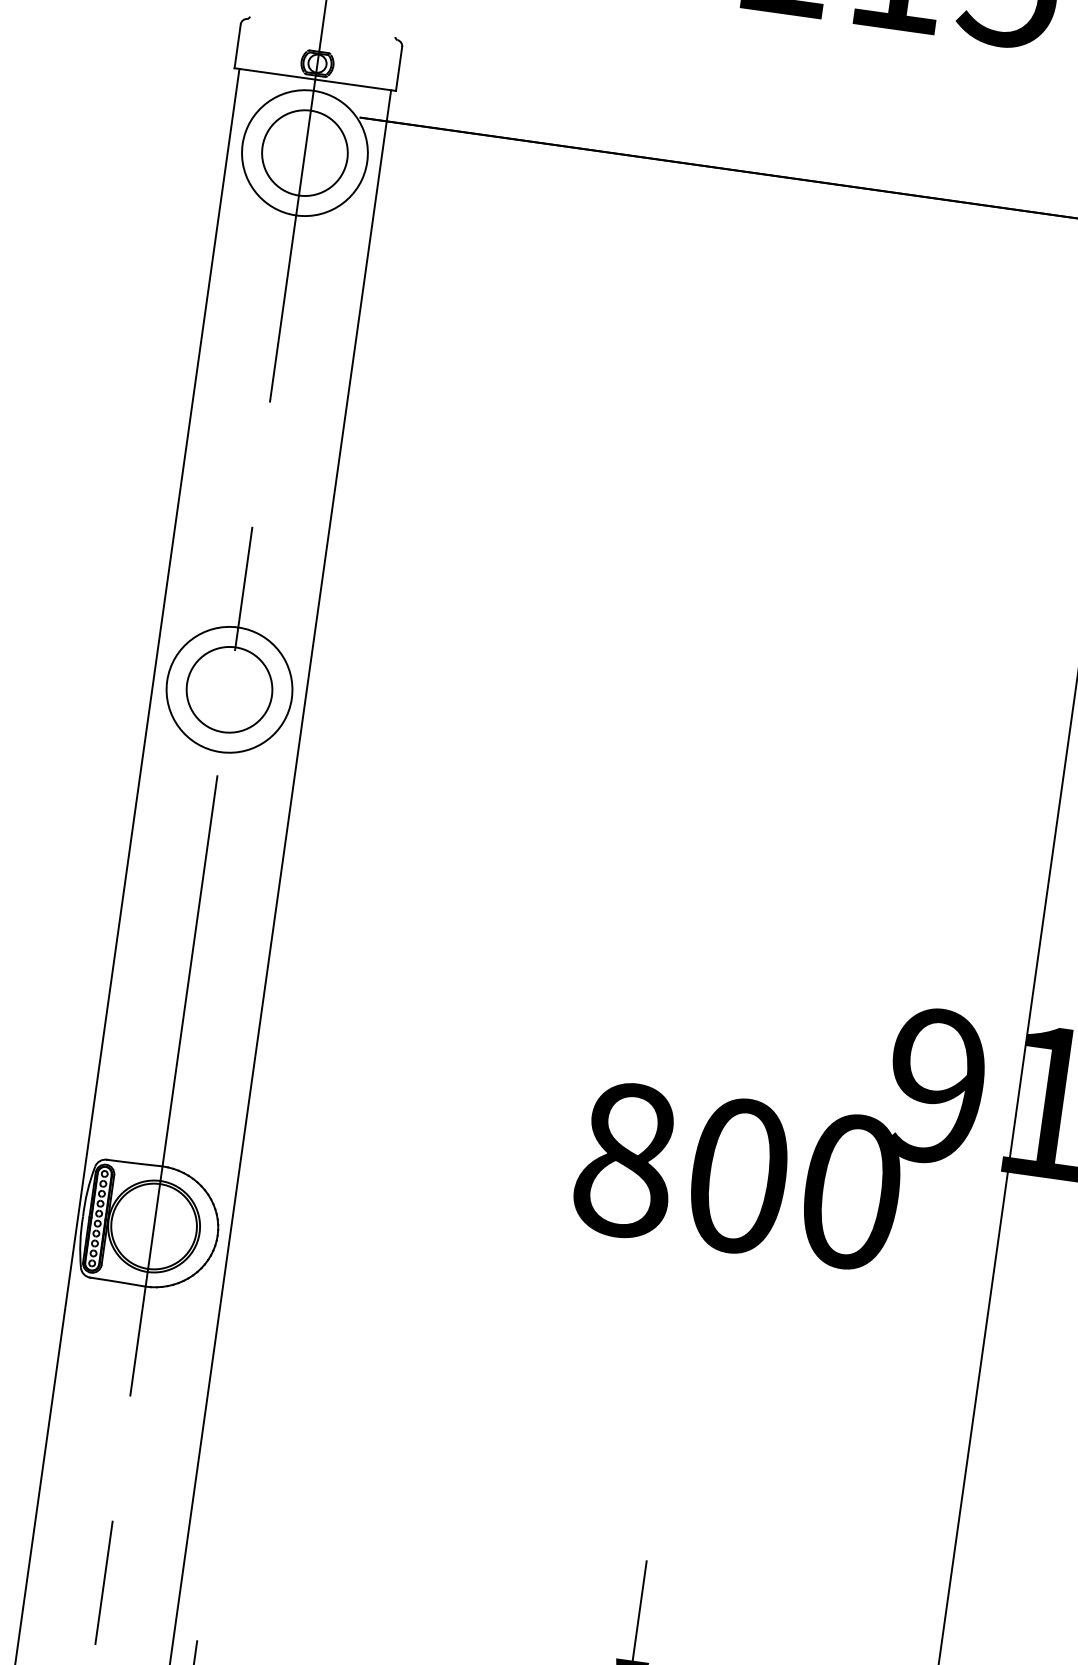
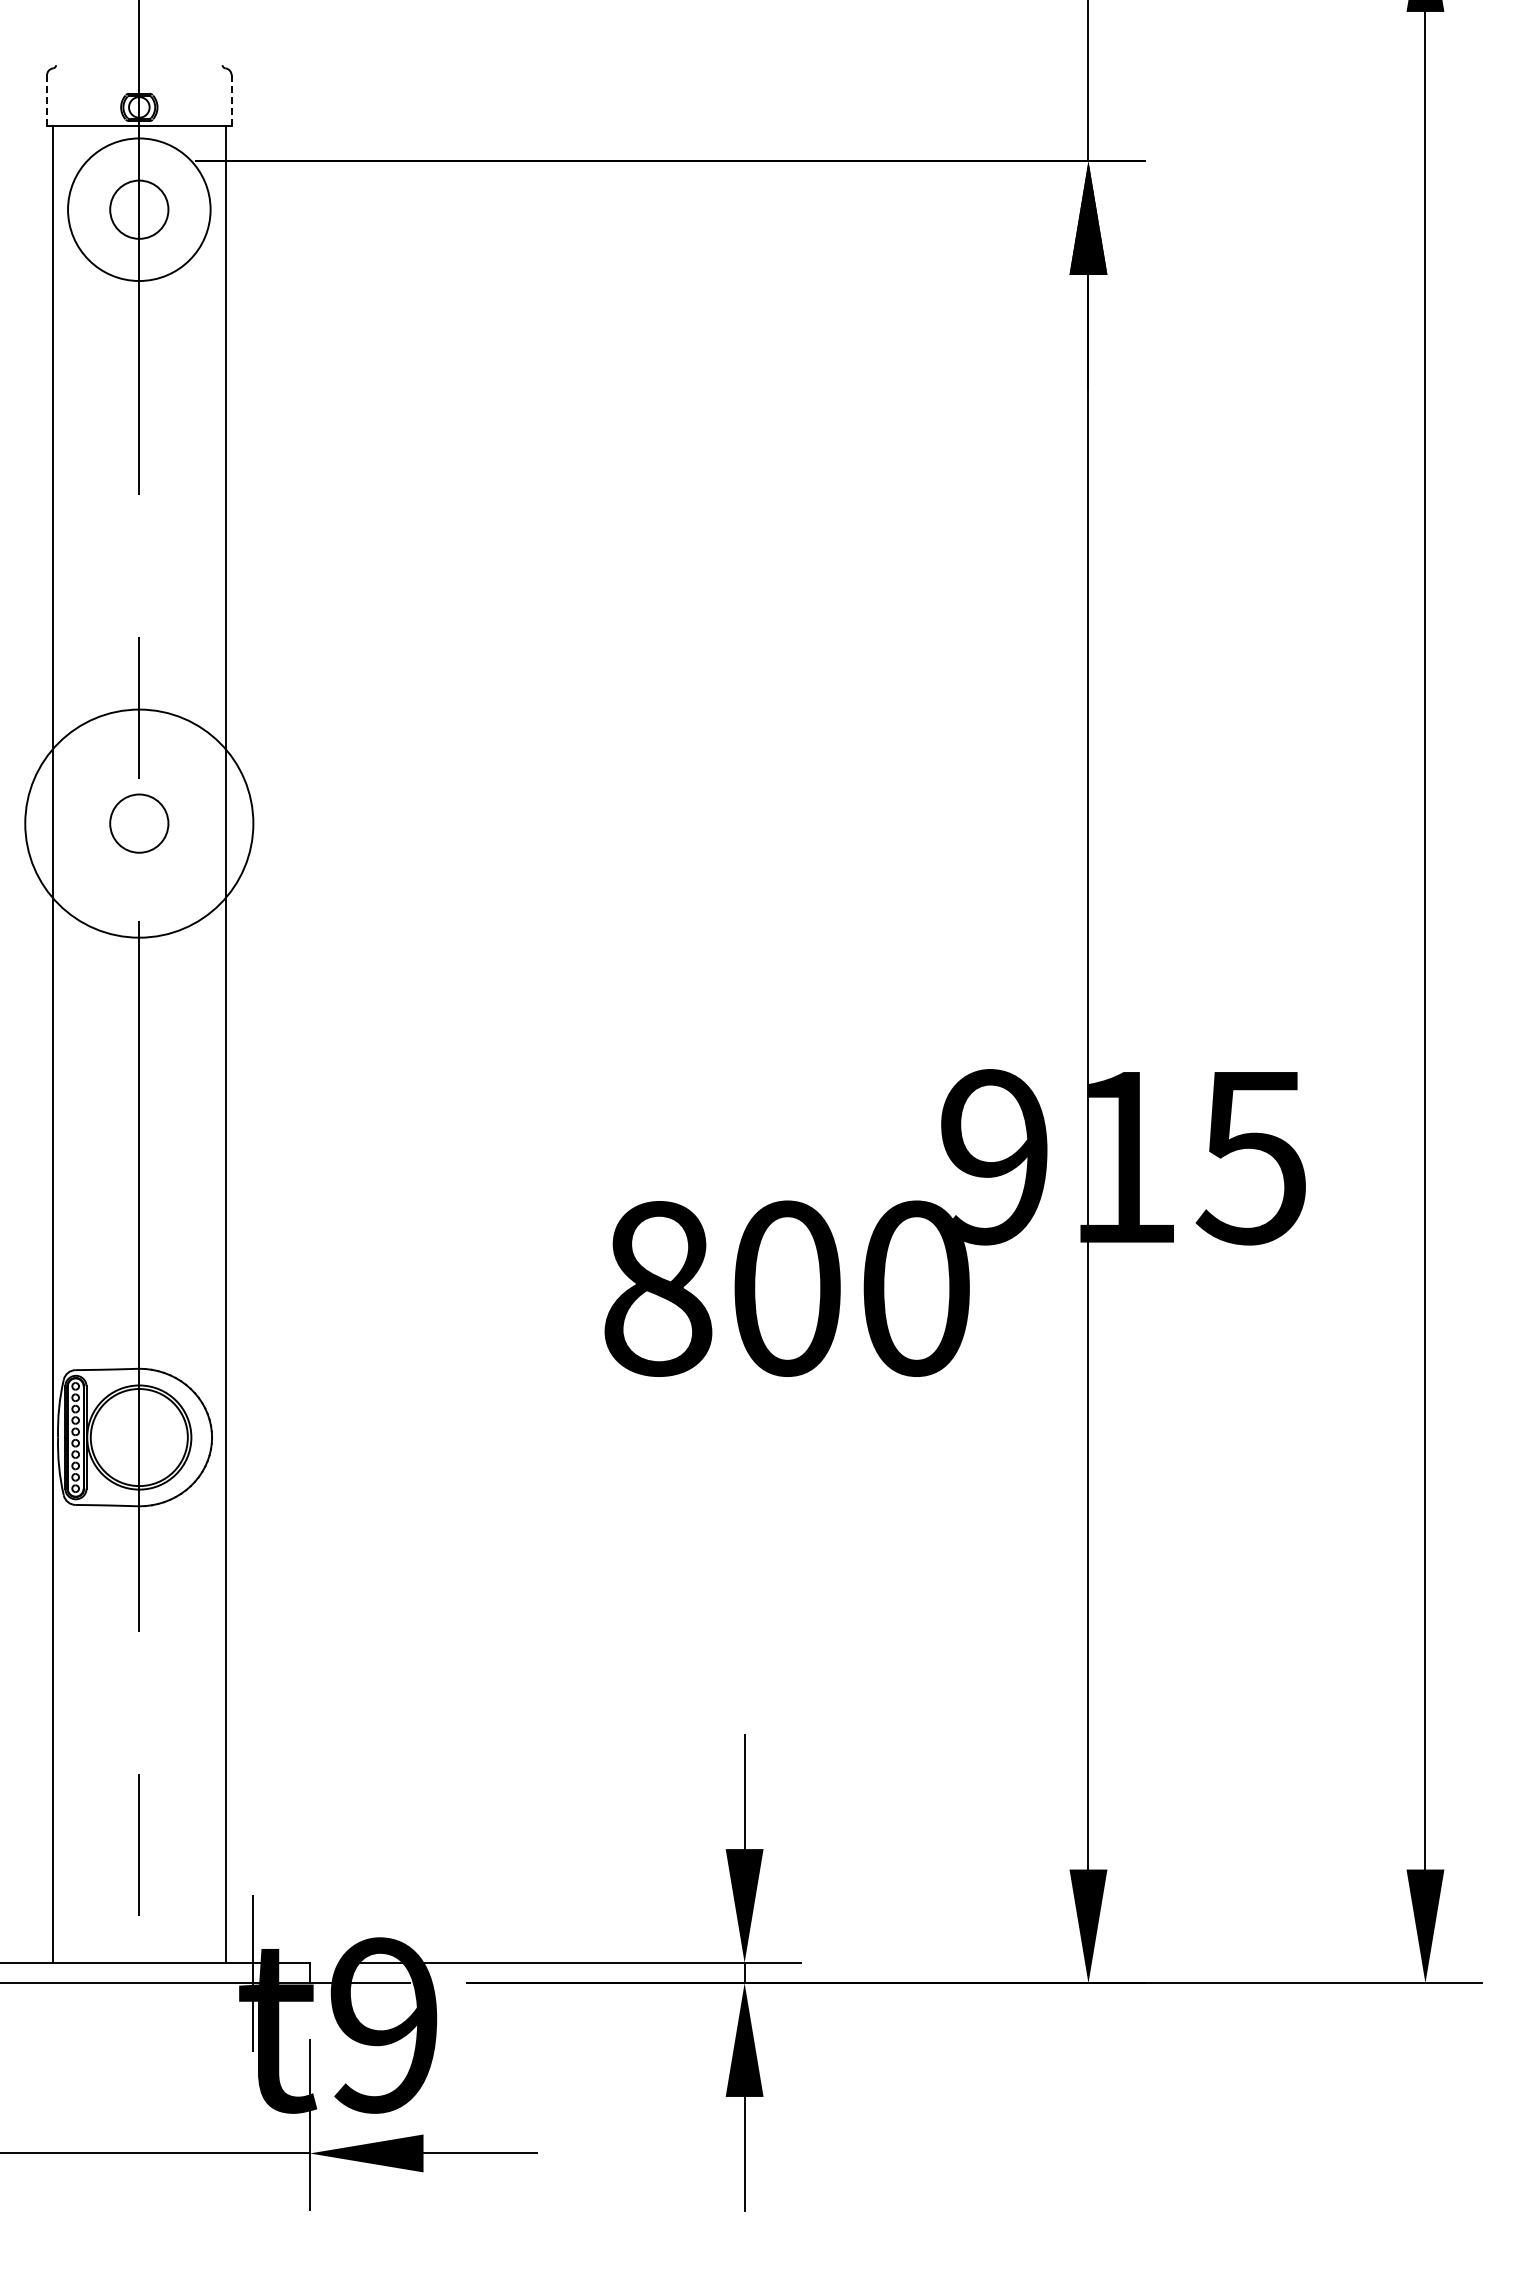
line: (238, 46) -> (47, 100), solid -> dashed
line: (398, 68) -> (231, 100), solid -> dashed
circle: (304, 152) -> (138, 209), size x0.6
circle: (228, 689) -> (138, 823), size x0.6
circle: (229, 689) -> (139, 823), size x1.6

